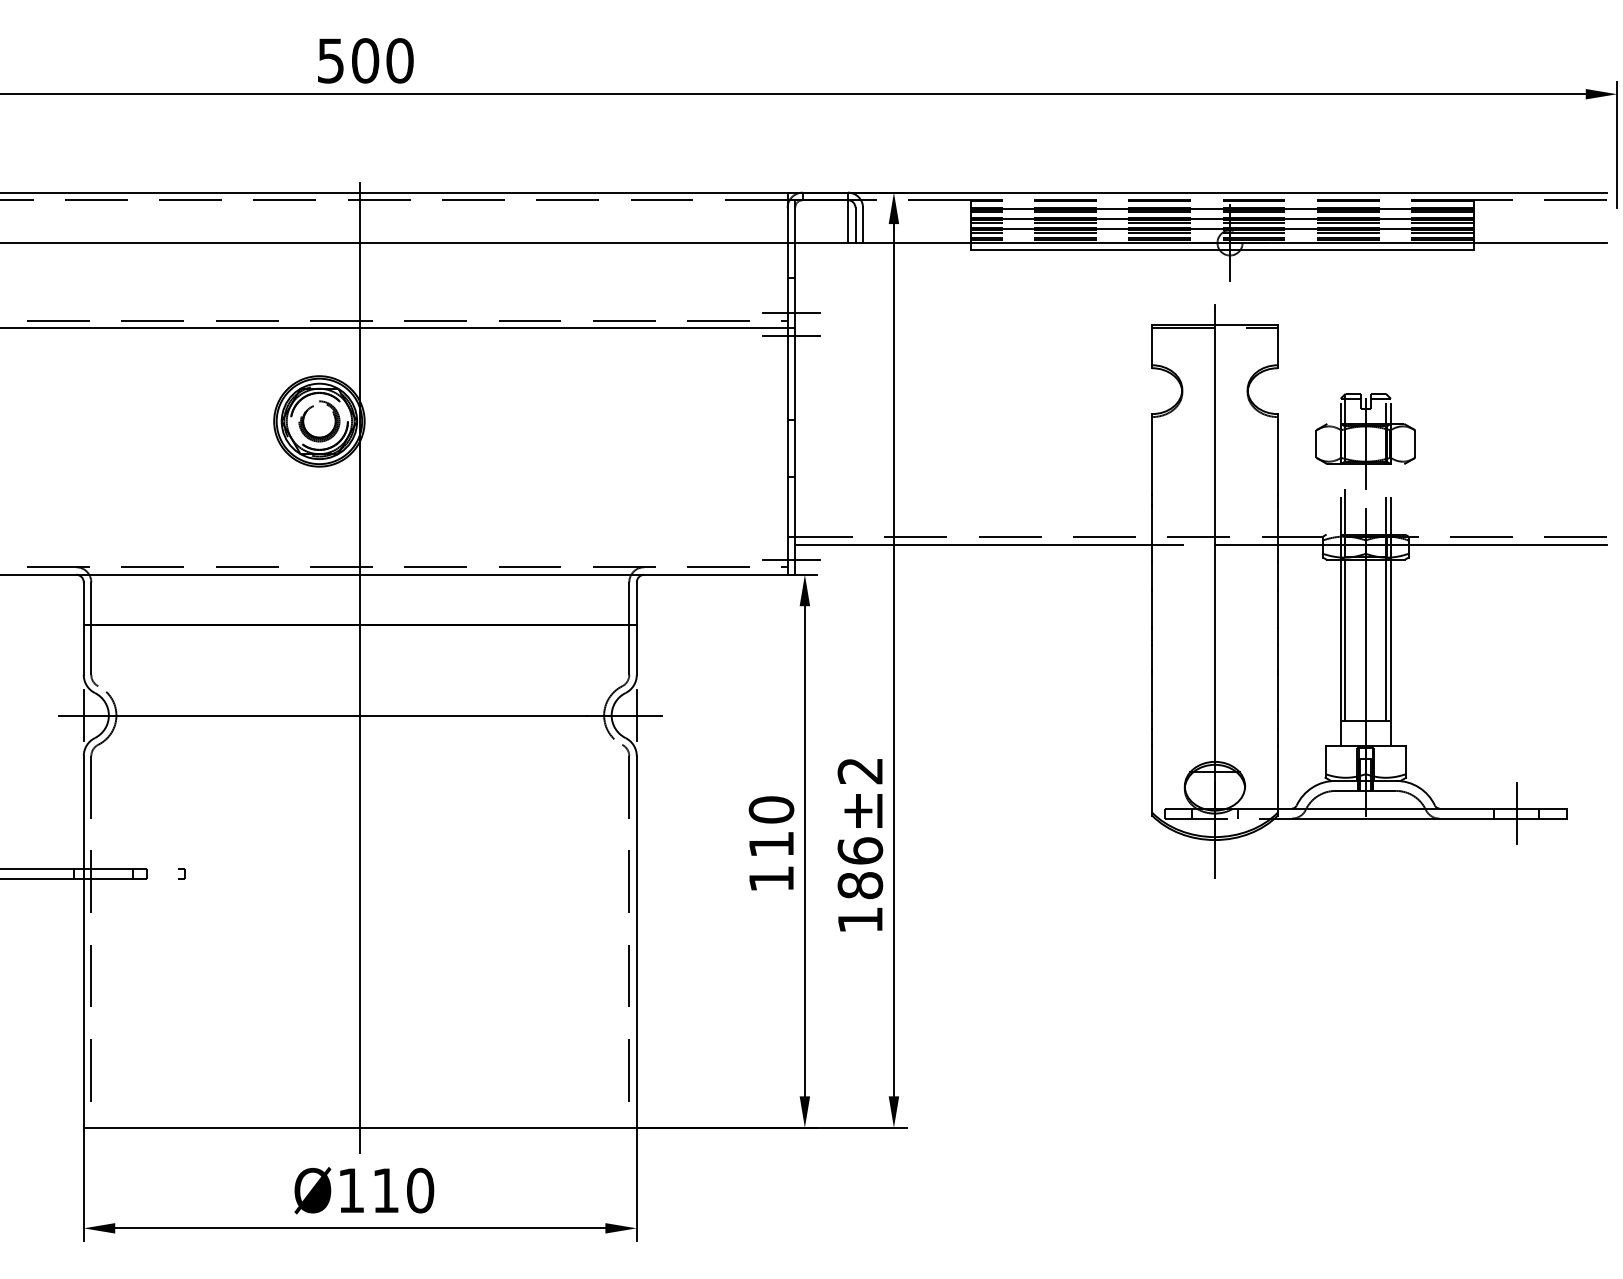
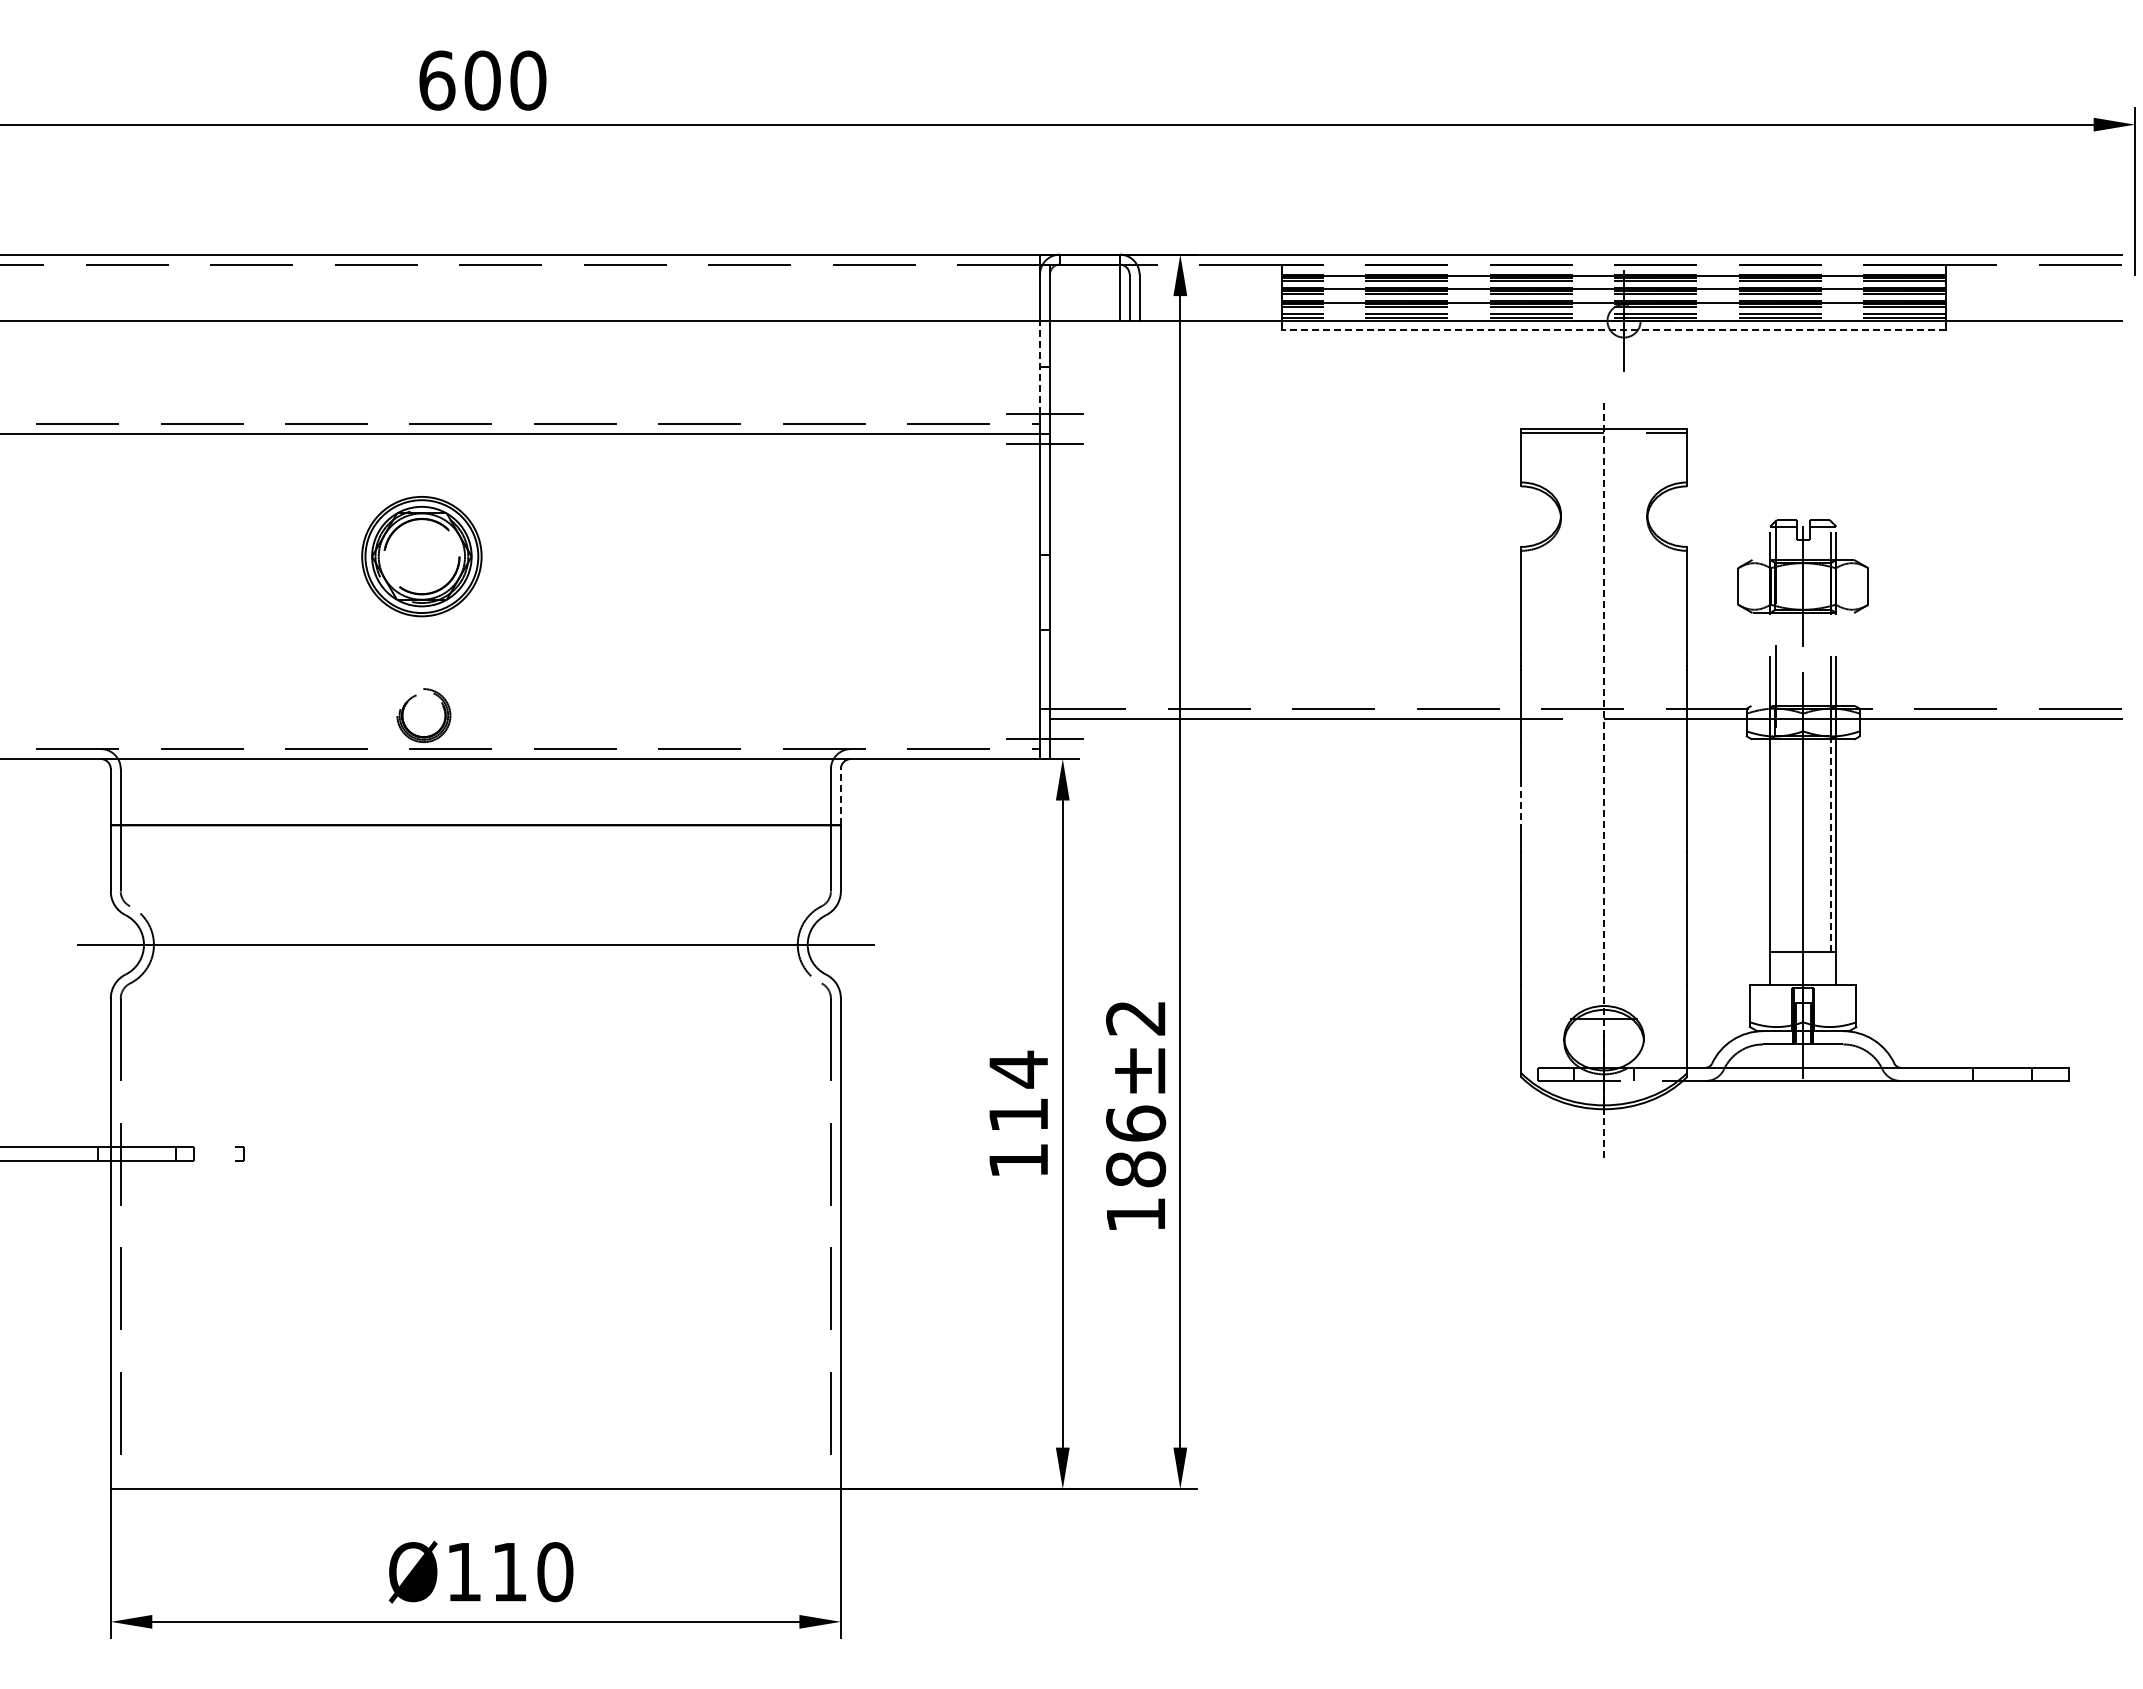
text: (331, 60) -> (437, 80), 500 -> 600
line: (1222, 250) -> (1614, 330), solid -> dashed
line: (788, 277) -> (1040, 366), solid -> dashed
part: (305, 415) -> (405, 707), moved
line: (1215, 591) -> (1604, 781), solid -> dashed
line: (636, 603) -> (840, 796), solid -> dashed
line: (1152, 609) -> (1521, 804), solid -> dashed
line: (1386, 639) -> (1830, 844), solid -> dashed
line: (1345, 640) -> (1776, 845), removed
line: (360, 667) -> (475, 881), removed
line: (83, 715) -> (110, 944), removed
line: (636, 715) -> (840, 944), removed
text: (771, 809) -> (1018, 1069), 110 -> 114
line: (1516, 813) -> (2002, 1074), removed

